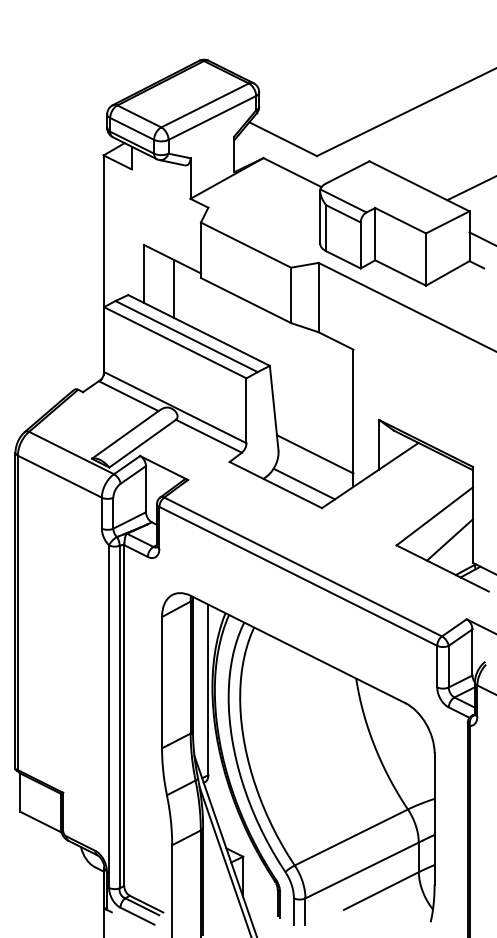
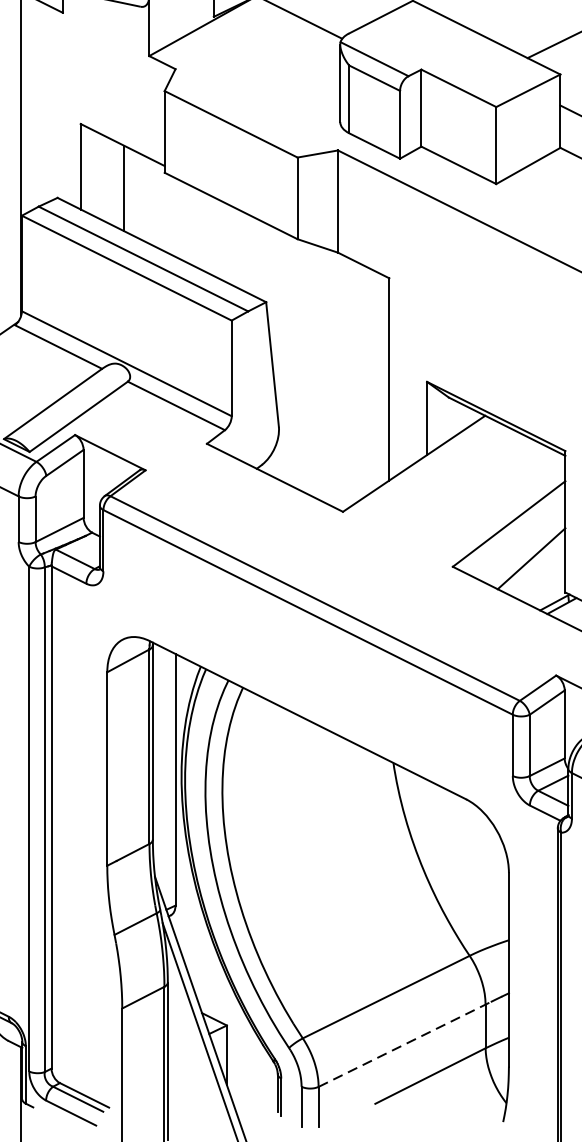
line: (314, 454) -> (331, 432), removed
line: (303, 483) -> (315, 475), removed
line: (364, 869) -> (405, 1044), solid -> dashed

